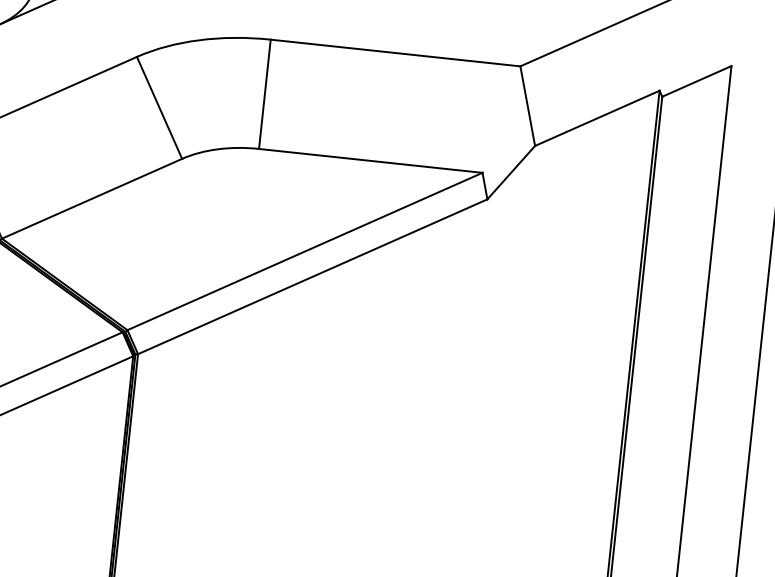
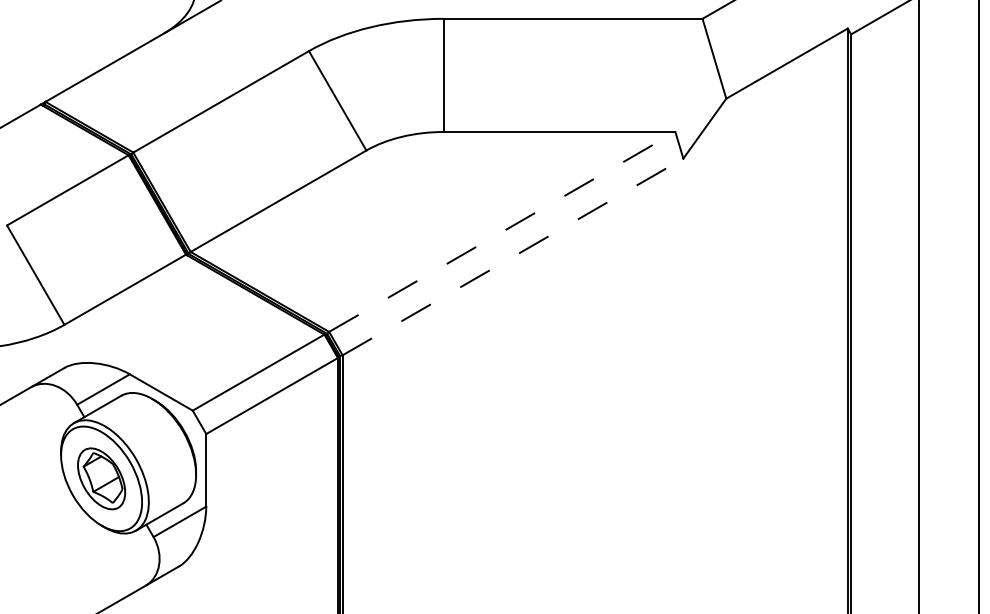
line: (305, 251) -> (502, 231), solid -> dashed
line: (312, 276) -> (512, 256), solid -> dashed

